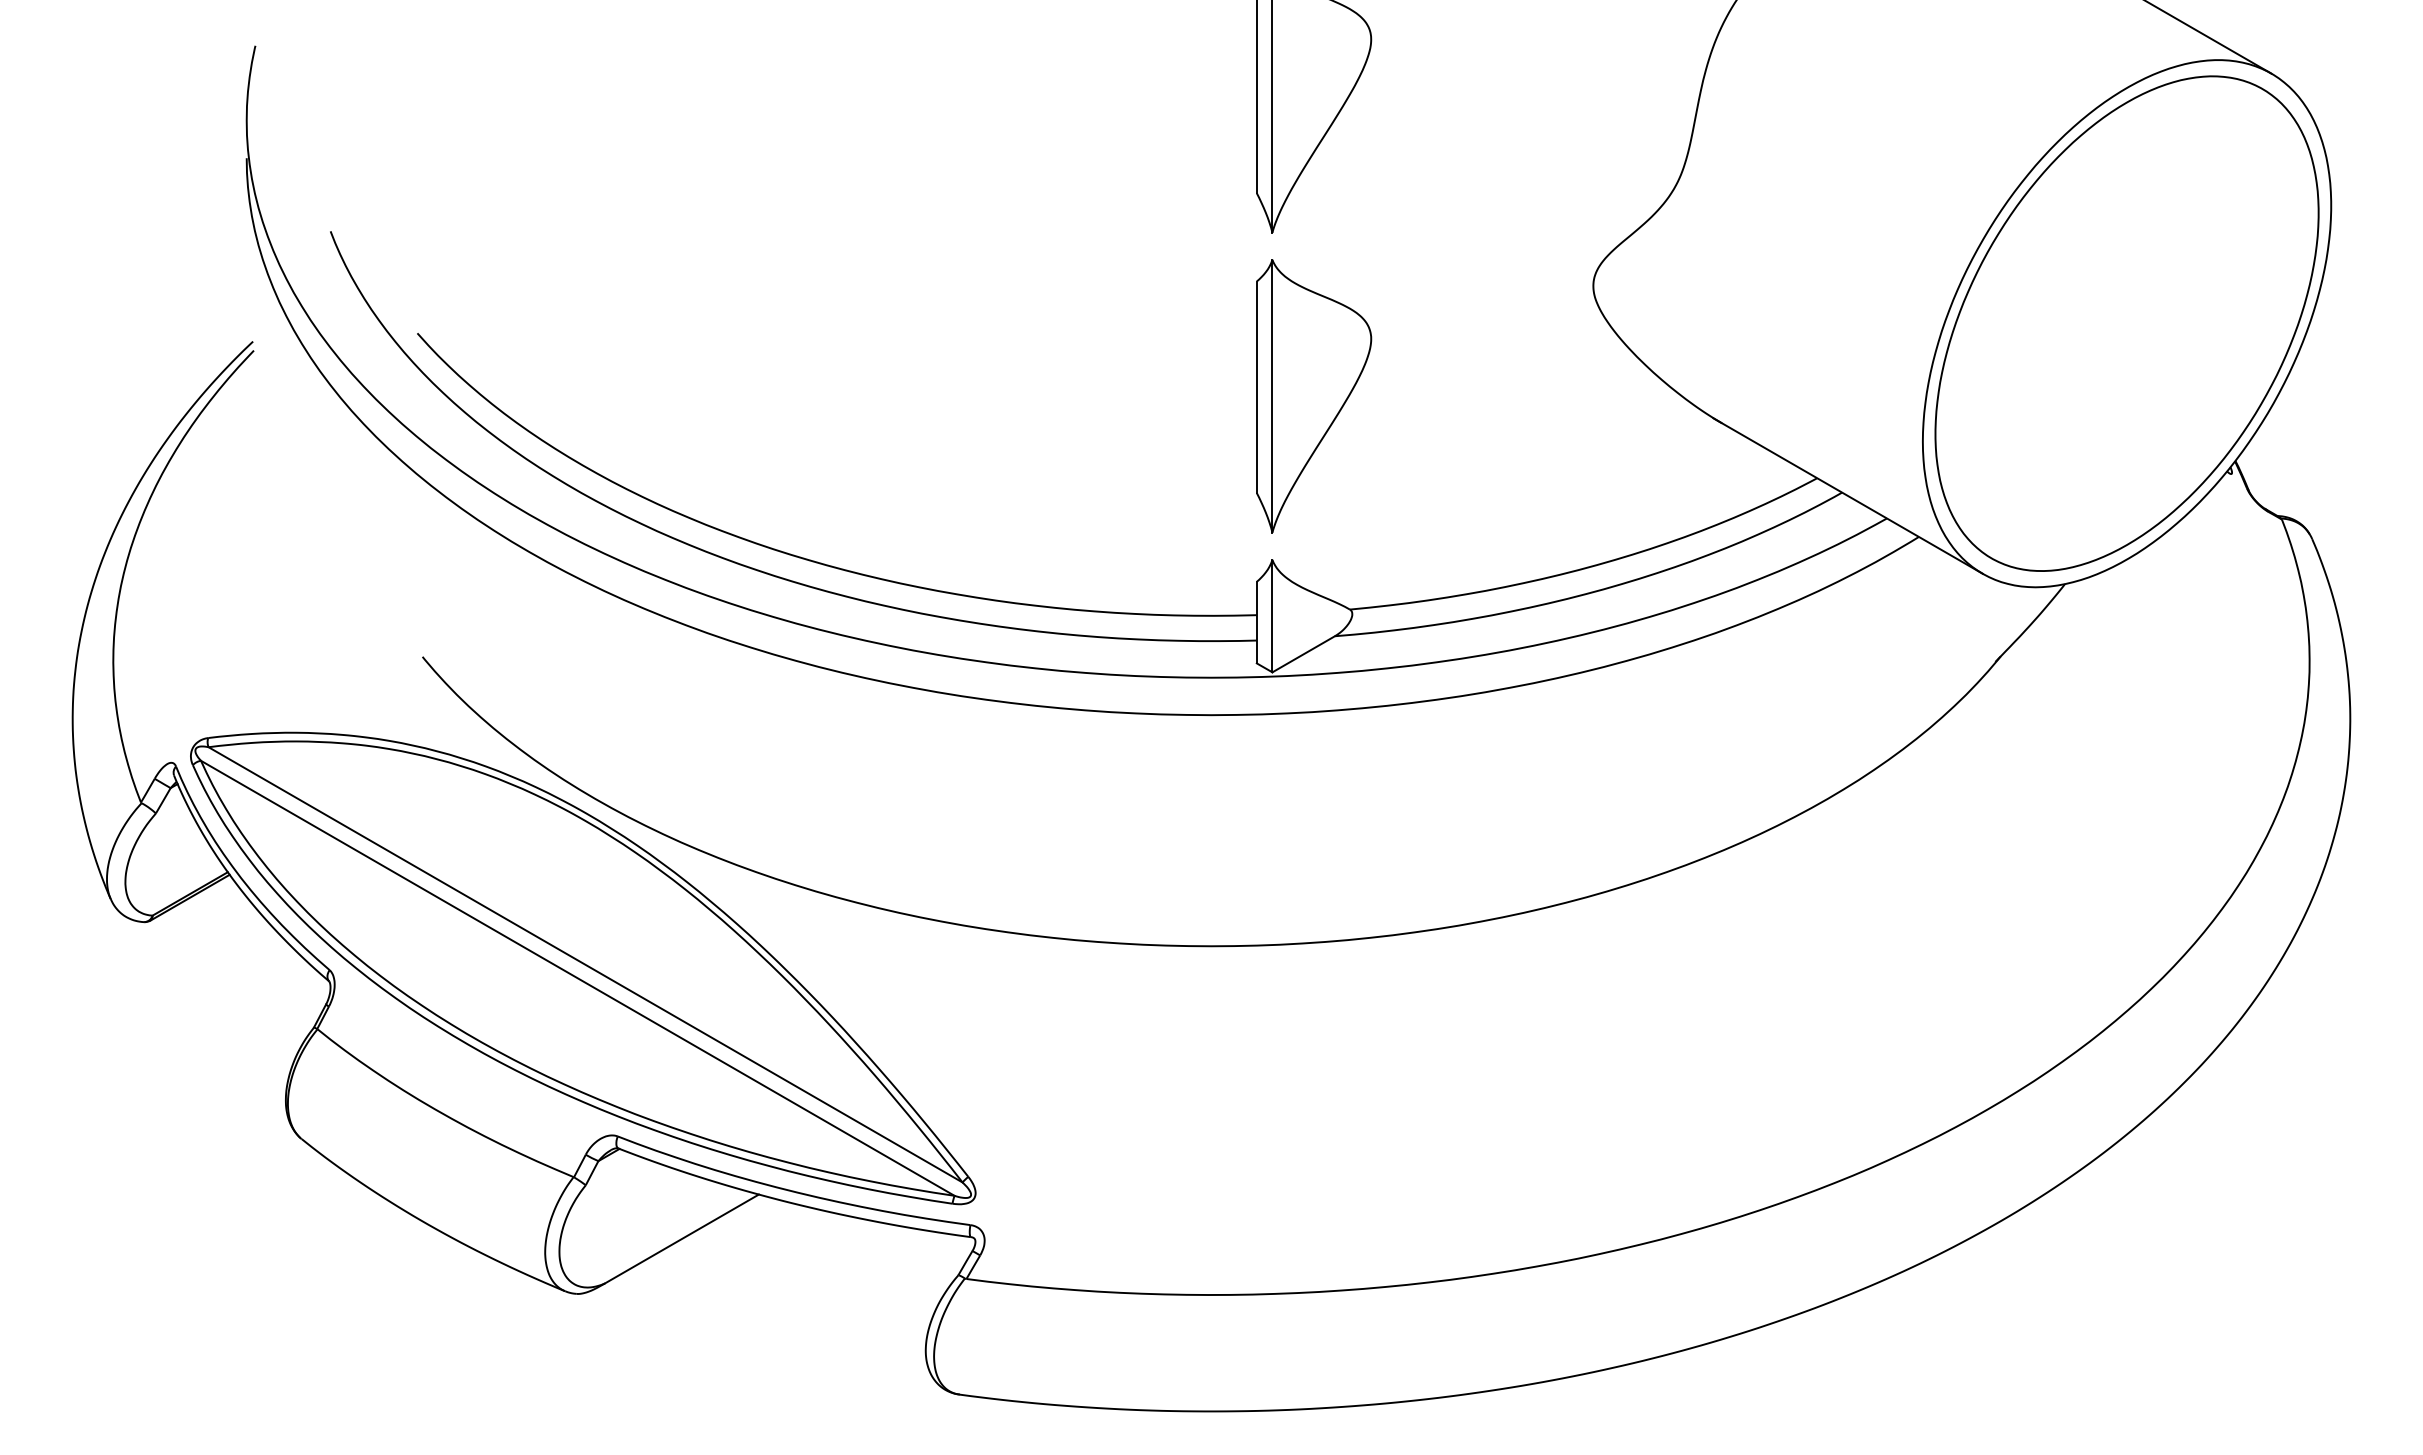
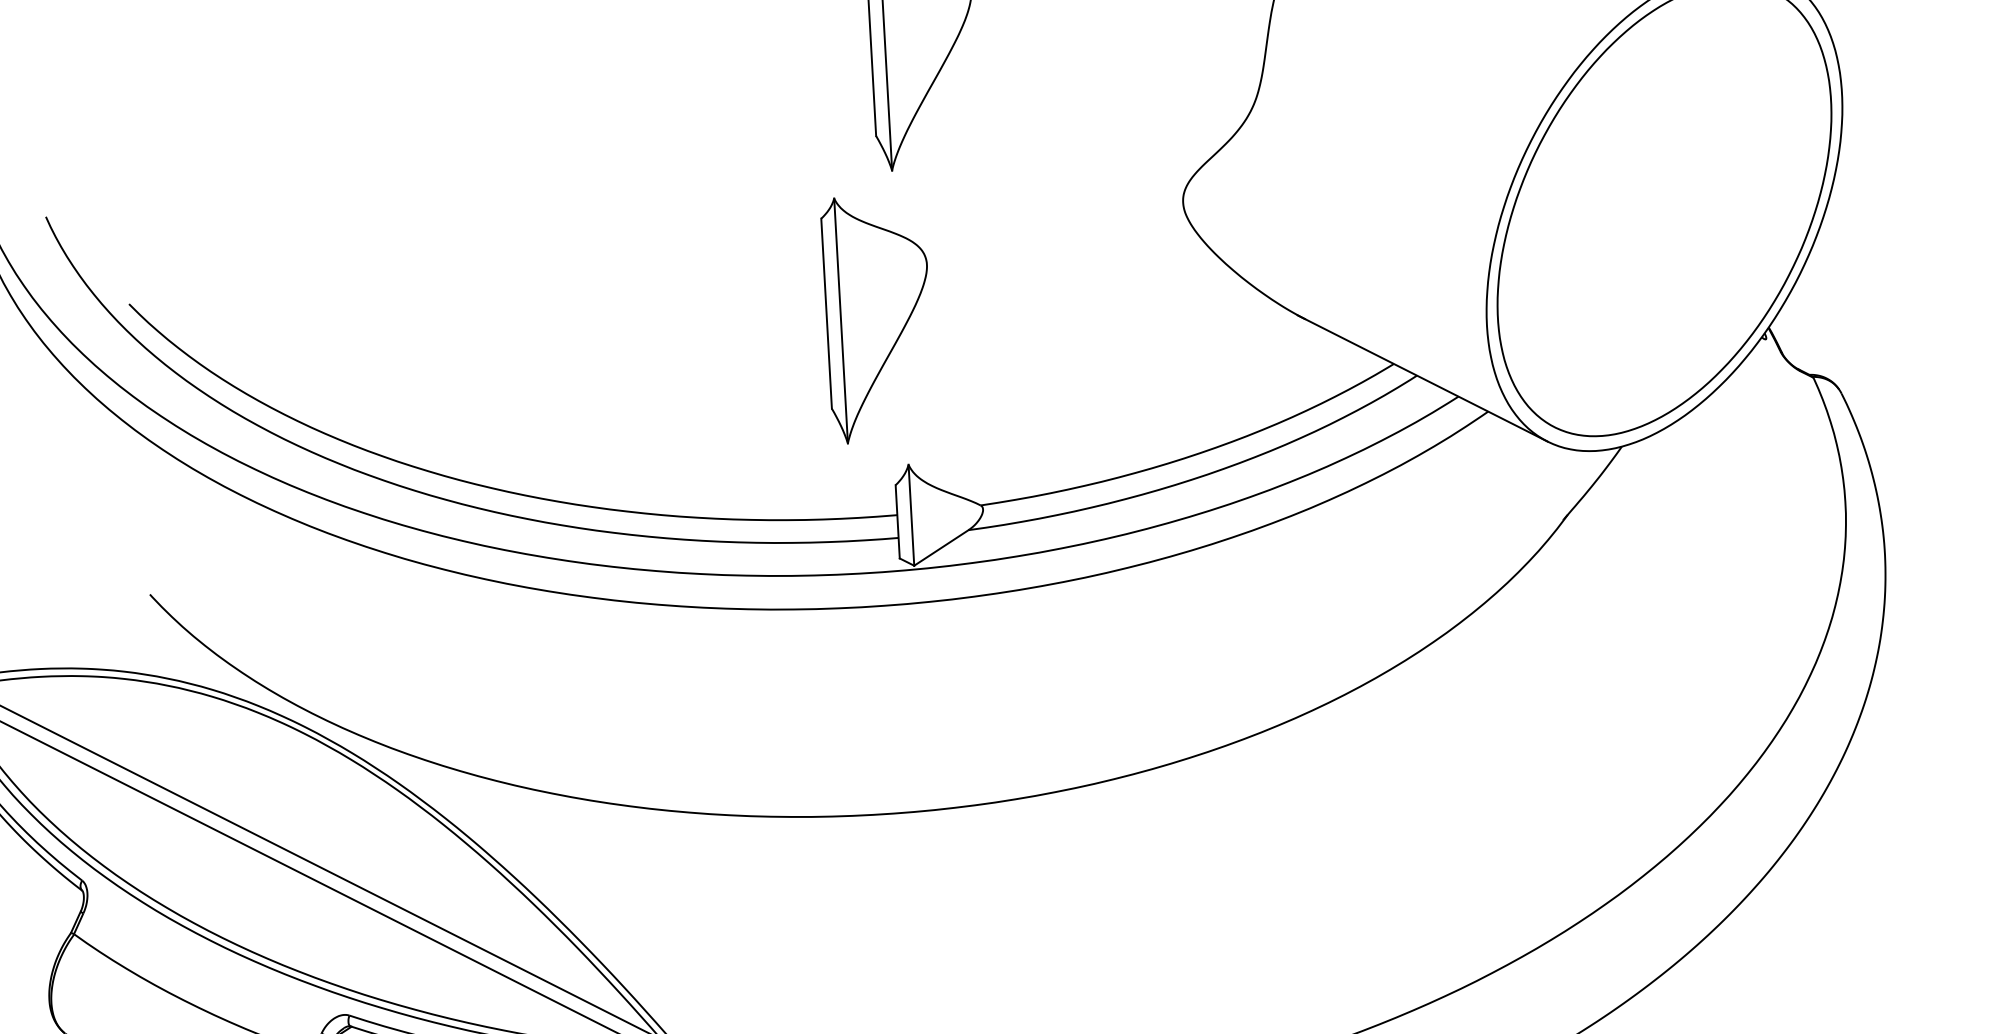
part: (1314, 396) -> (878, 319), moved

